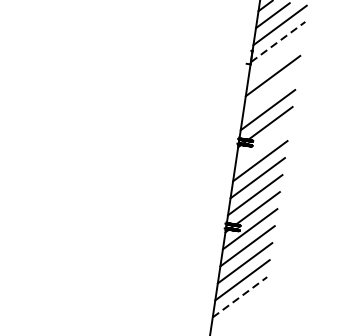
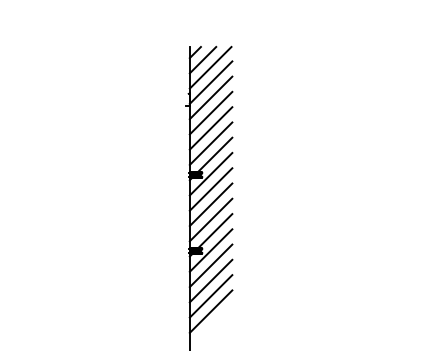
line: (278, 41) -> (211, 82), dashed -> solid
line: (275, 58) -> (210, 97), added
line: (269, 93) -> (210, 128), added
line: (262, 143) -> (210, 173), added
line: (240, 297) -> (211, 311), dashed -> solid

